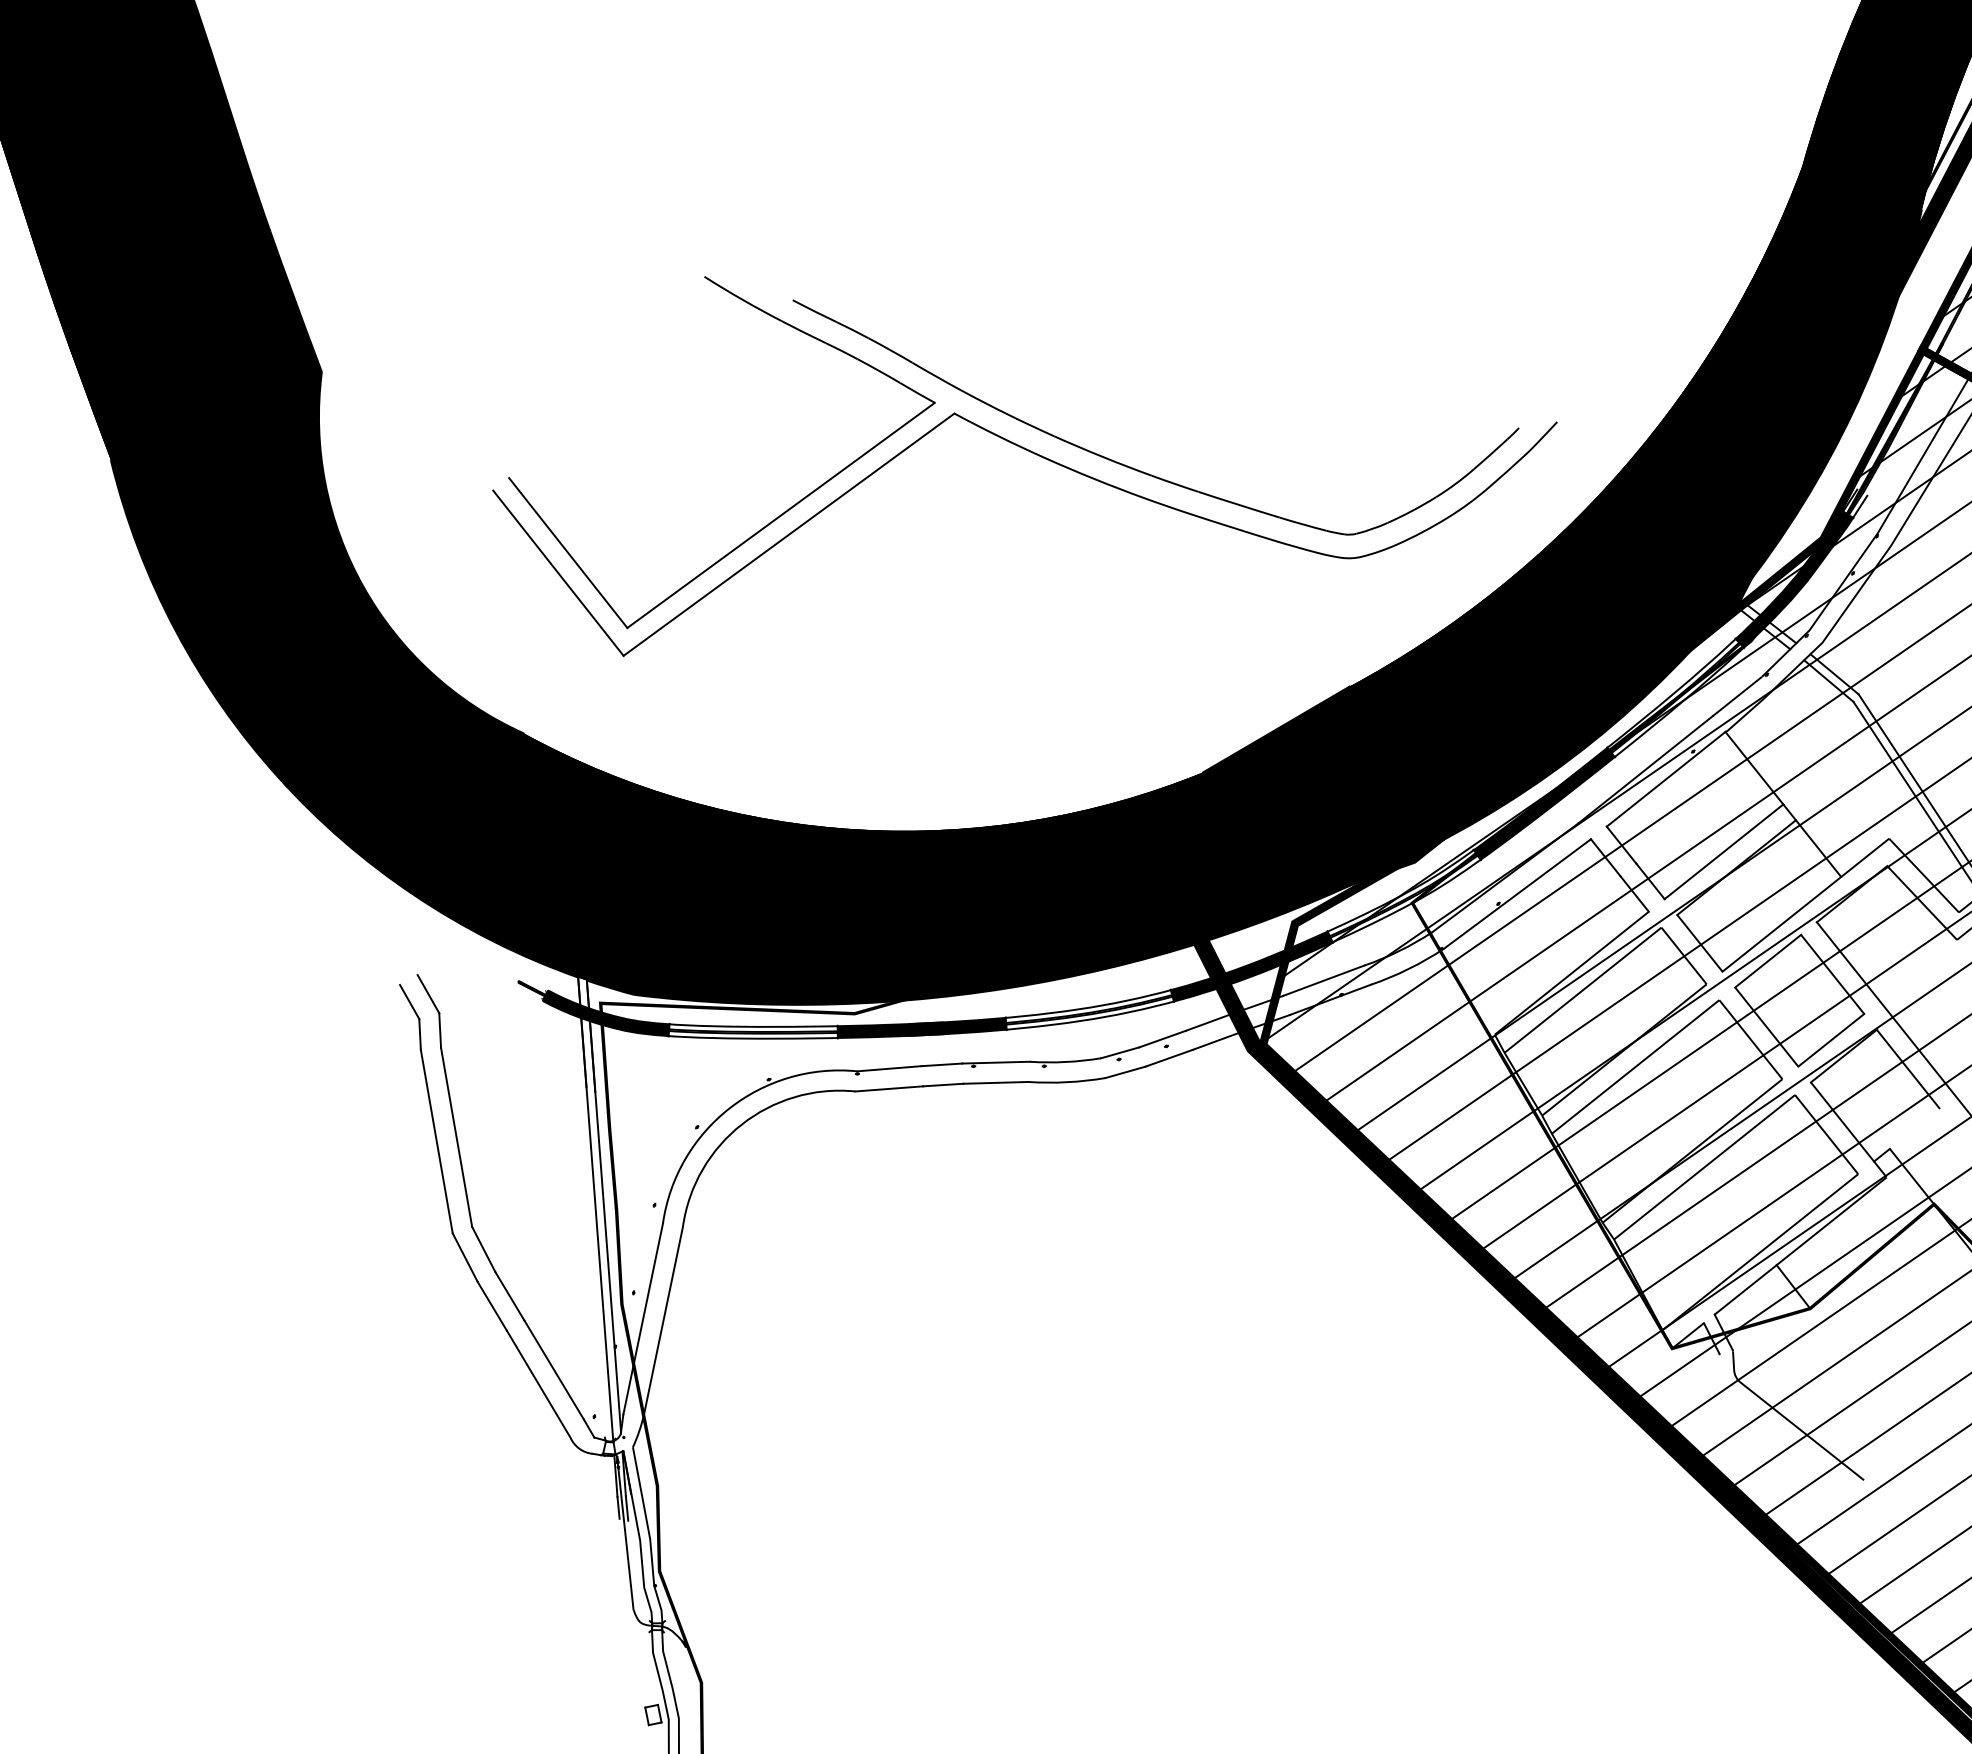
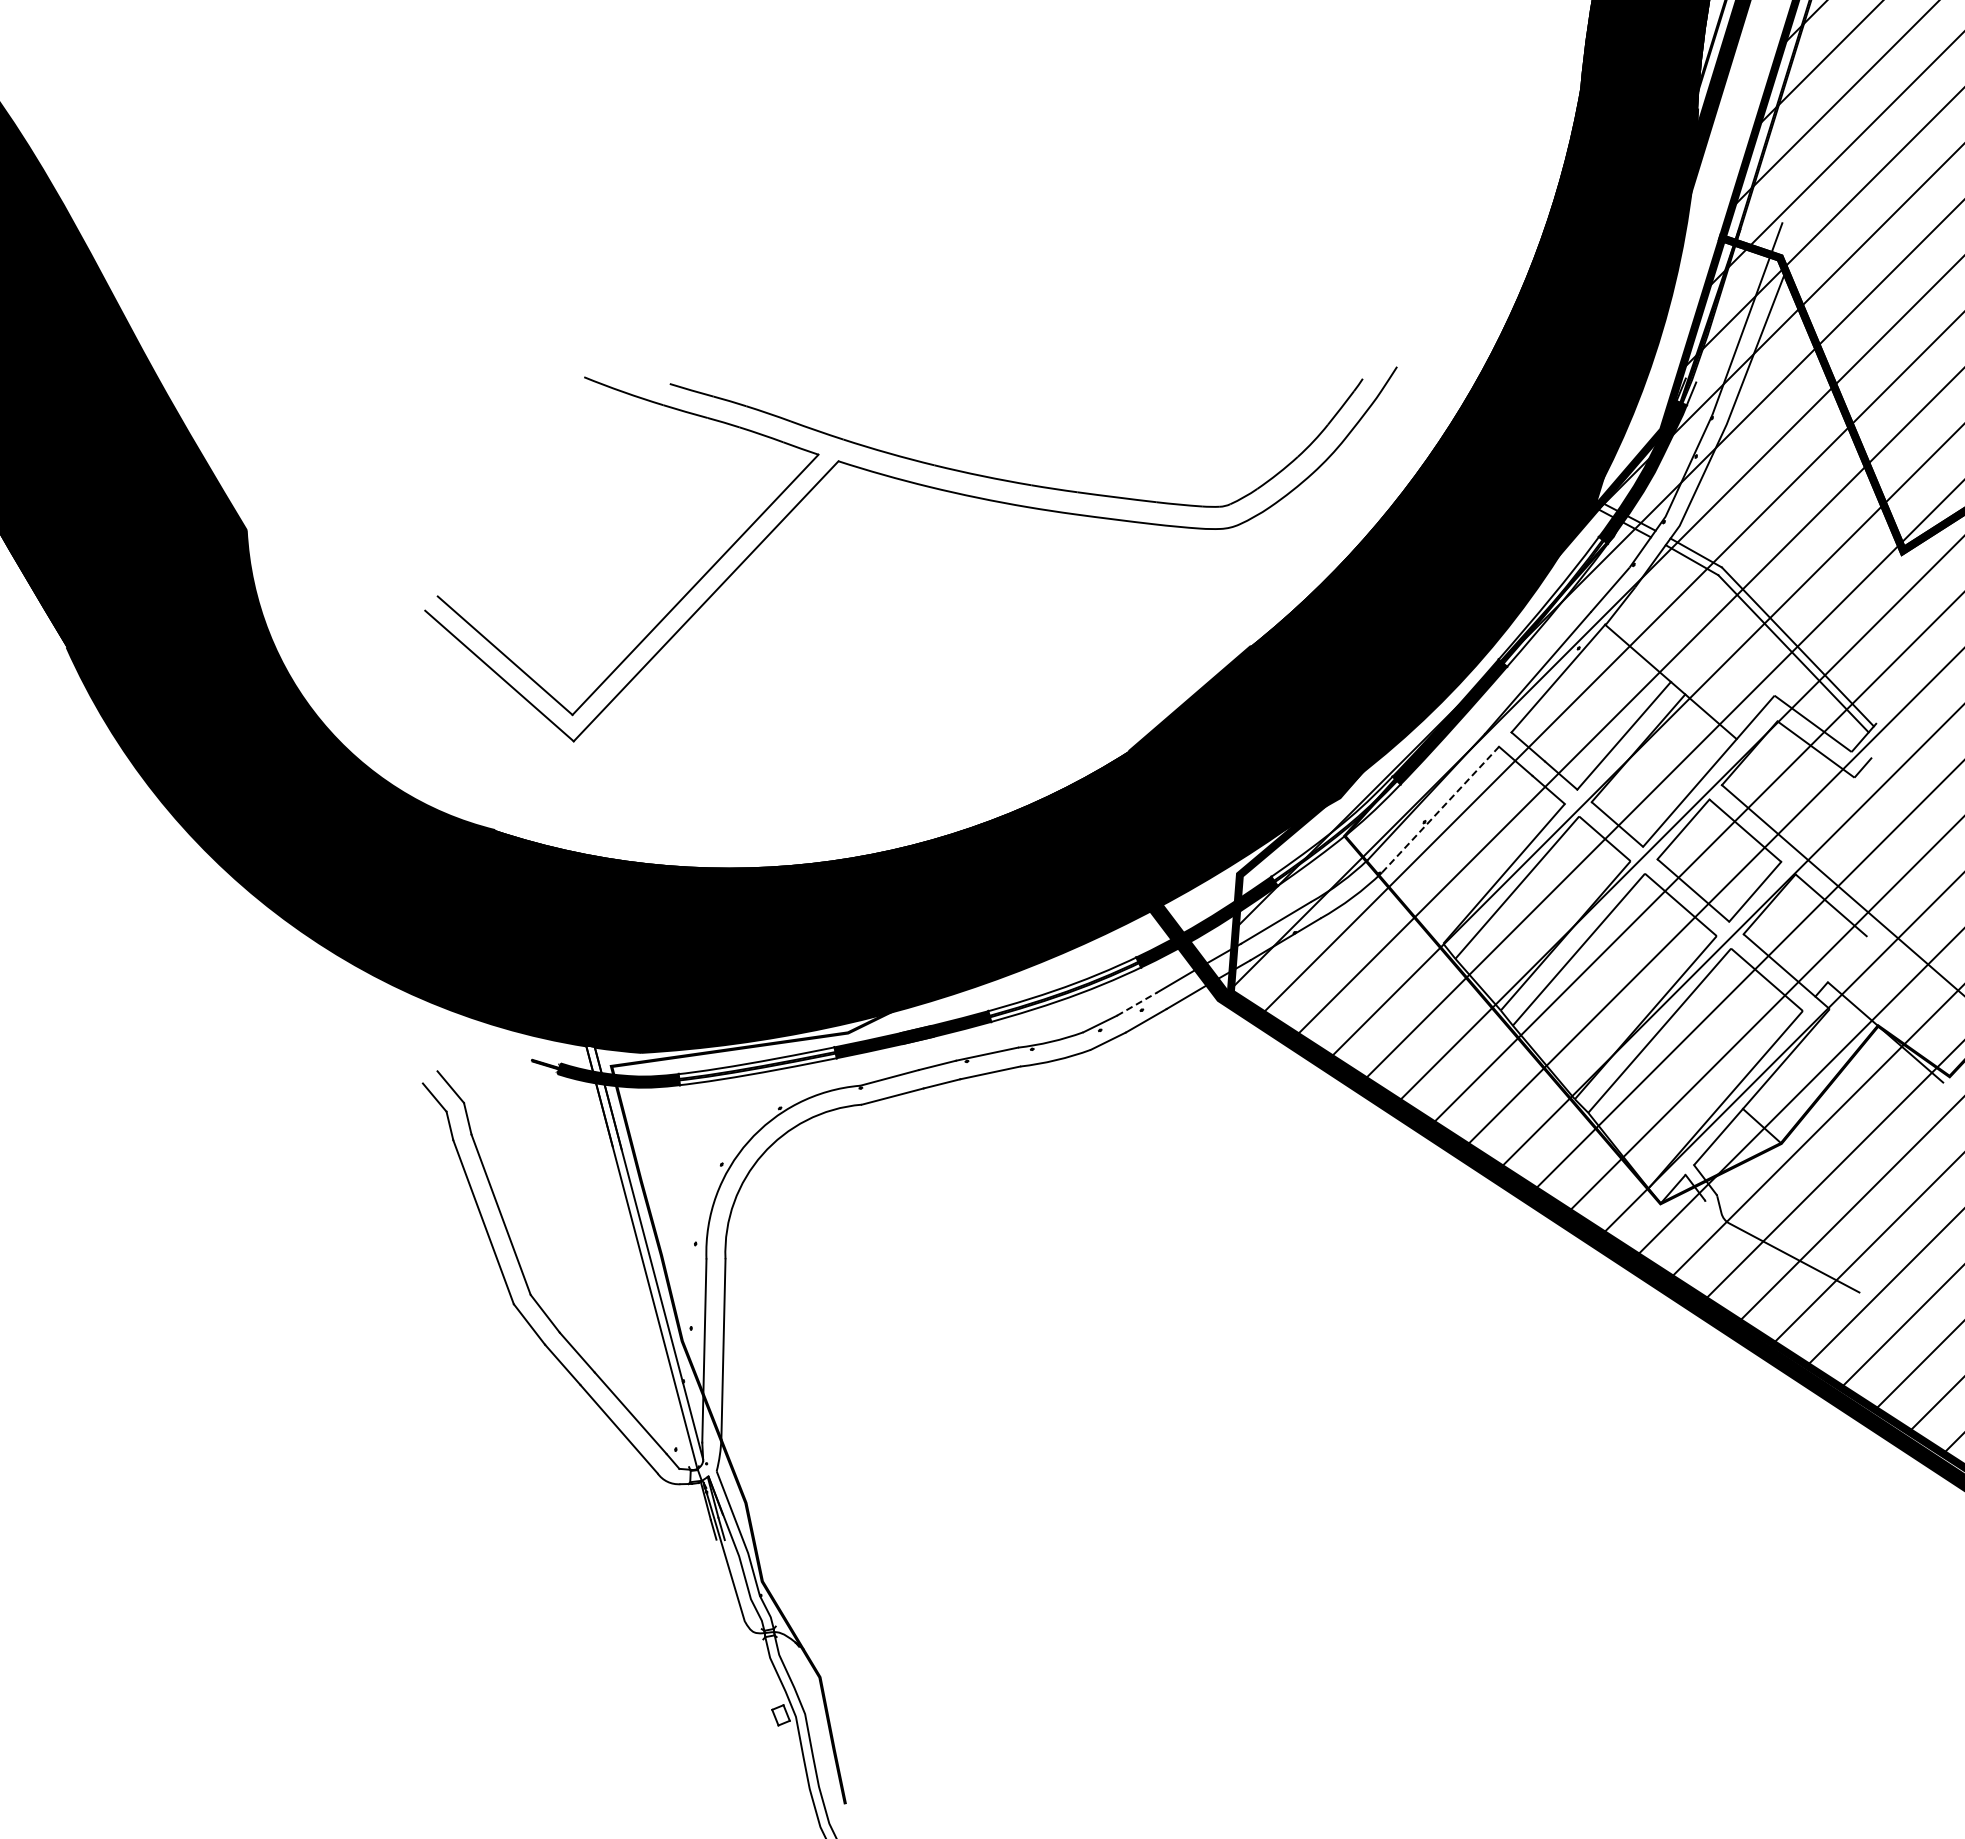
line: (1517, 893) -> (1440, 809), solid -> dashed
line: (1163, 1038) -> (1137, 1003), solid -> dashed

